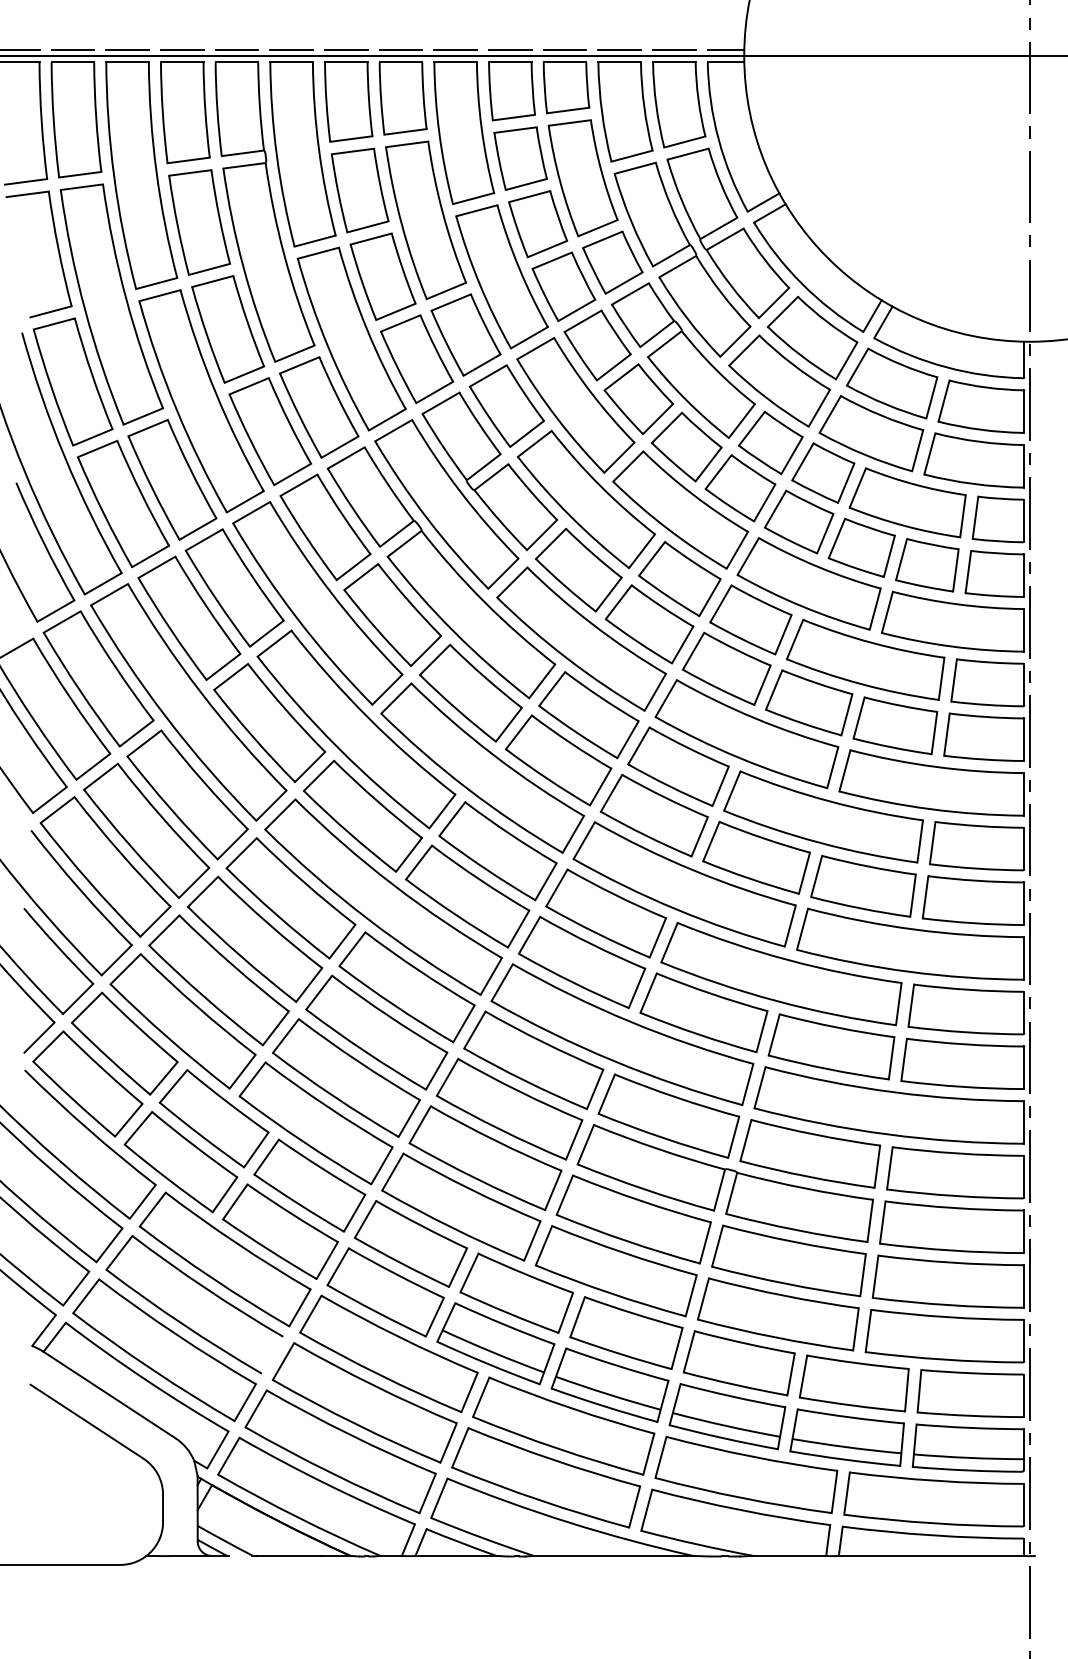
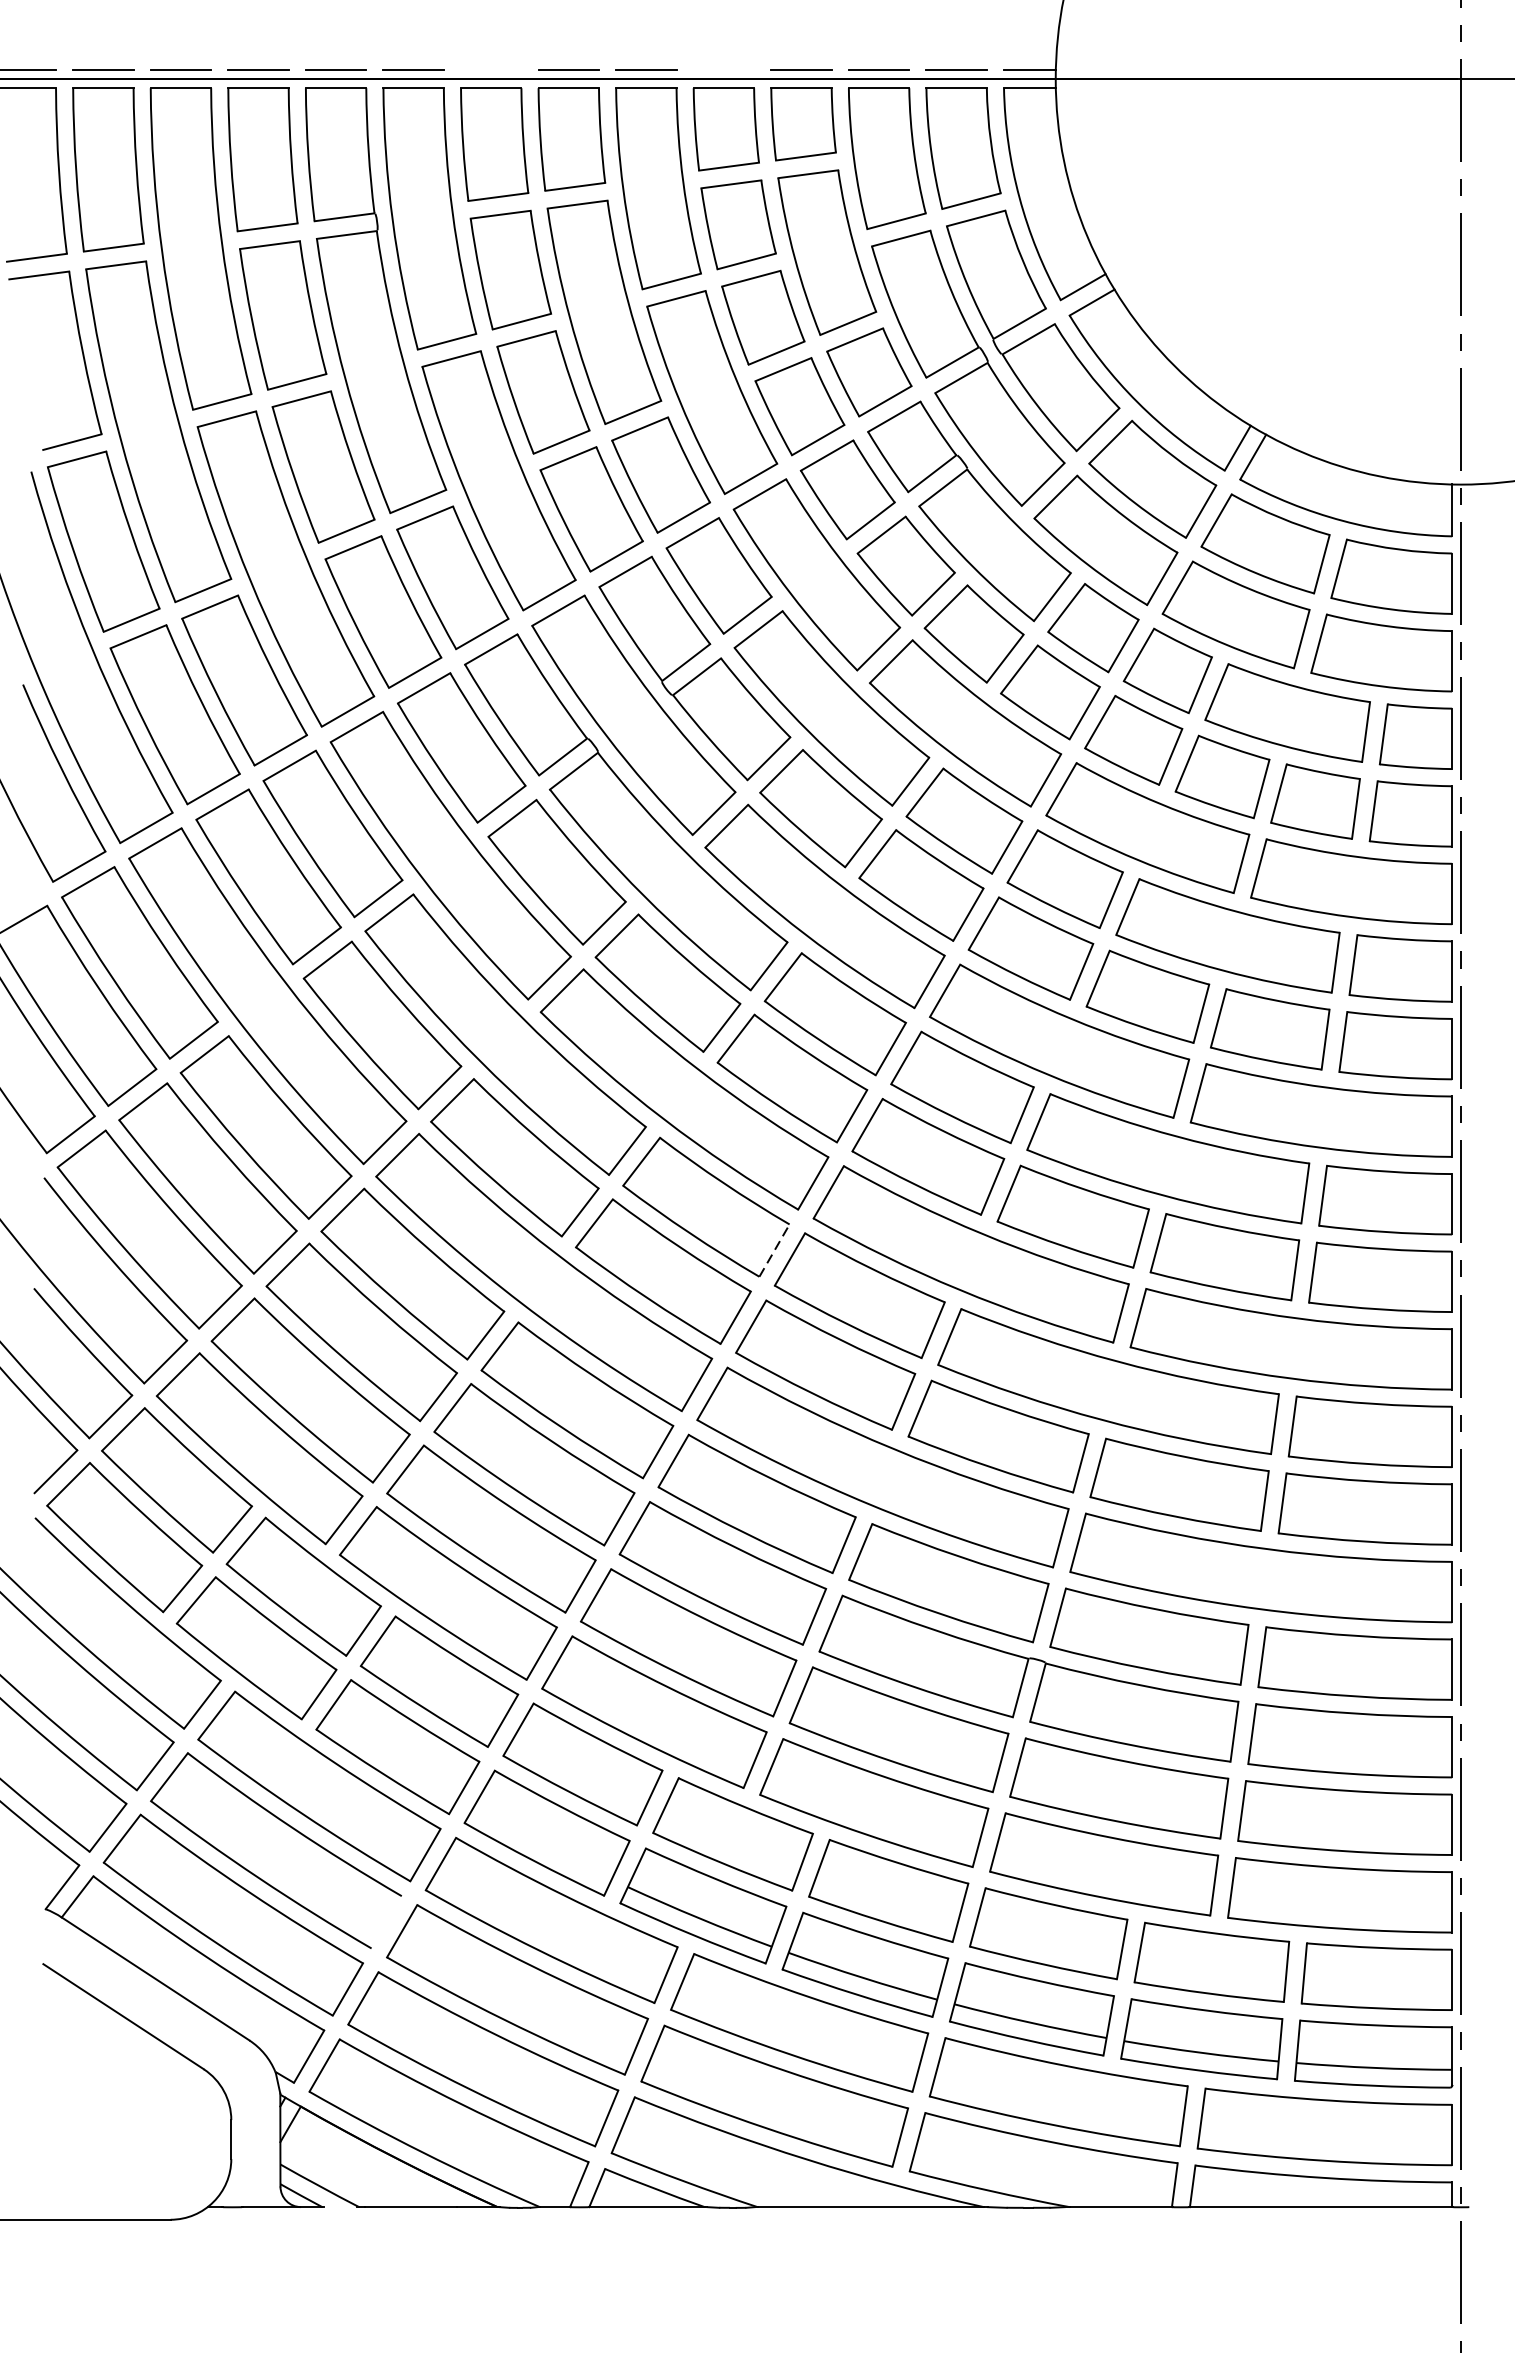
line: (346, 49) -> (491, 69), removed
line: (510, 49) -> (724, 69), removed
line: (546, 881) -> (775, 1250), solid -> dashed

